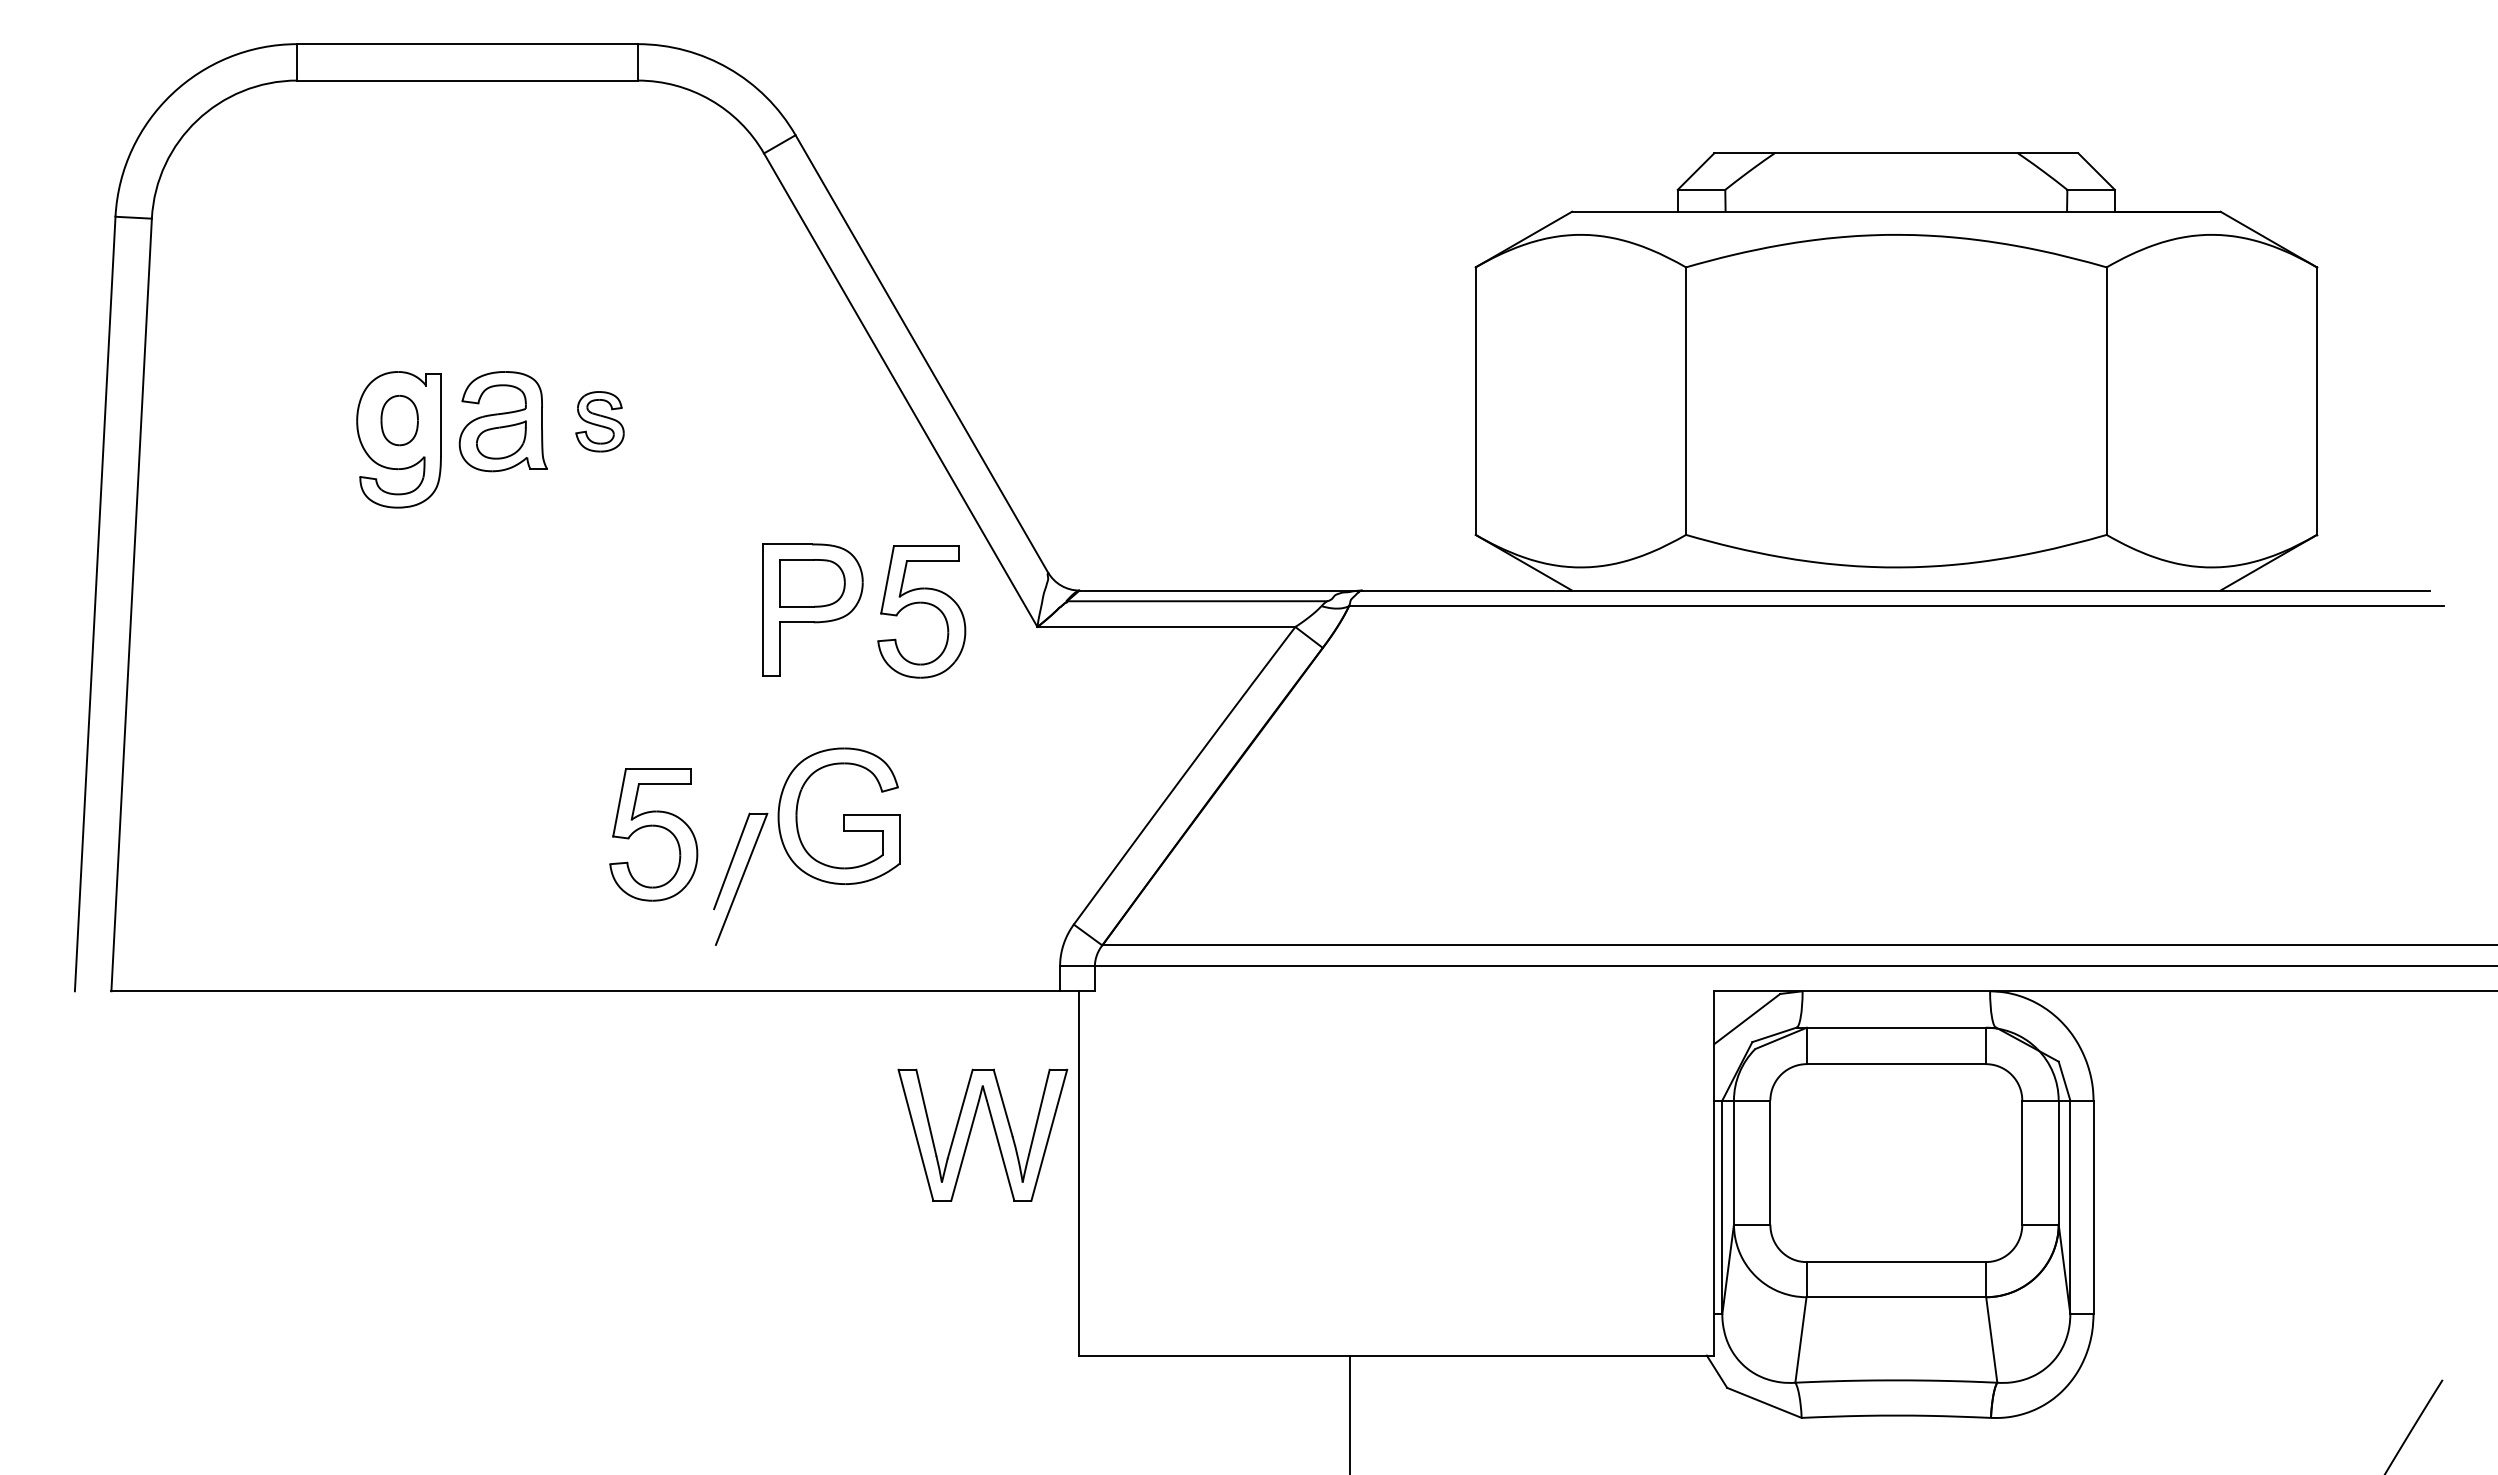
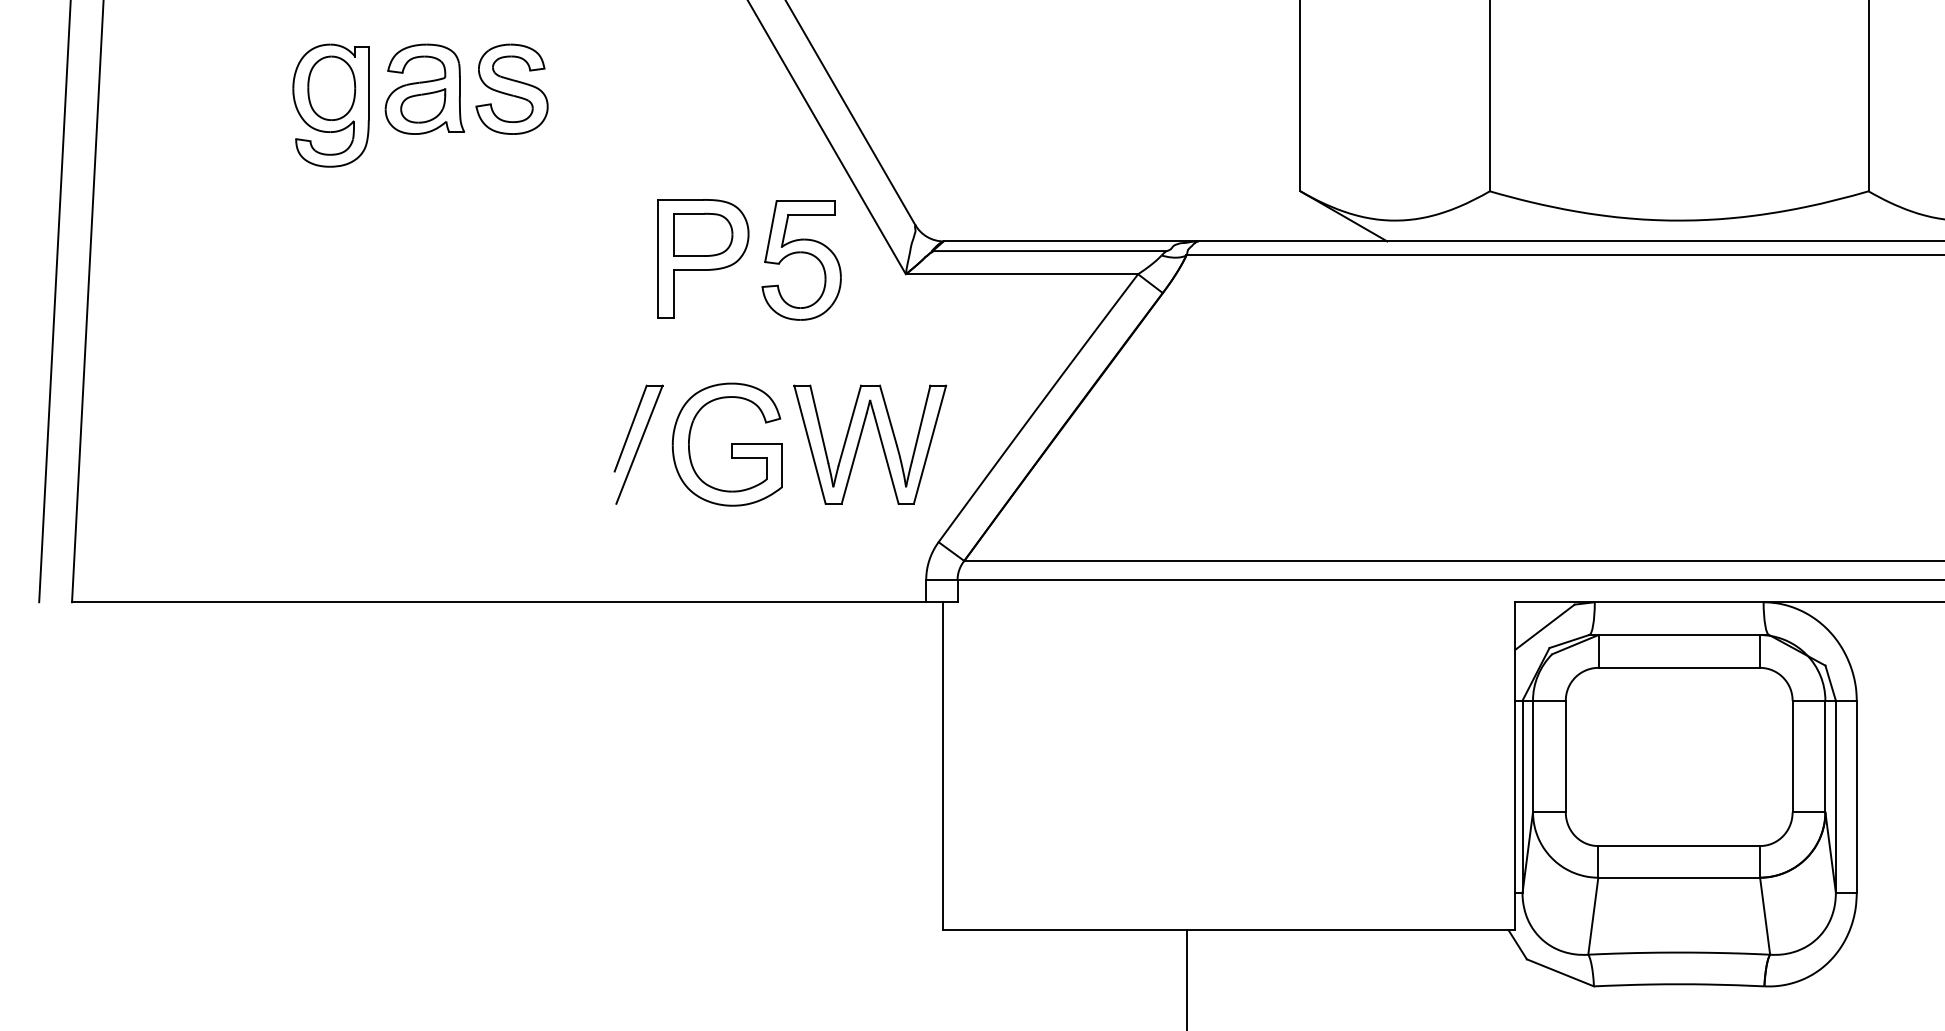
part: (399, 420) -> (331, 88), size x1.43
part: (599, 421) -> (511, 89), size x1.67
part: (653, 826) -> (560, 453), removed
part: (740, 878) -> (638, 443), moved
part: (971, 1132) -> (859, 442), moved

